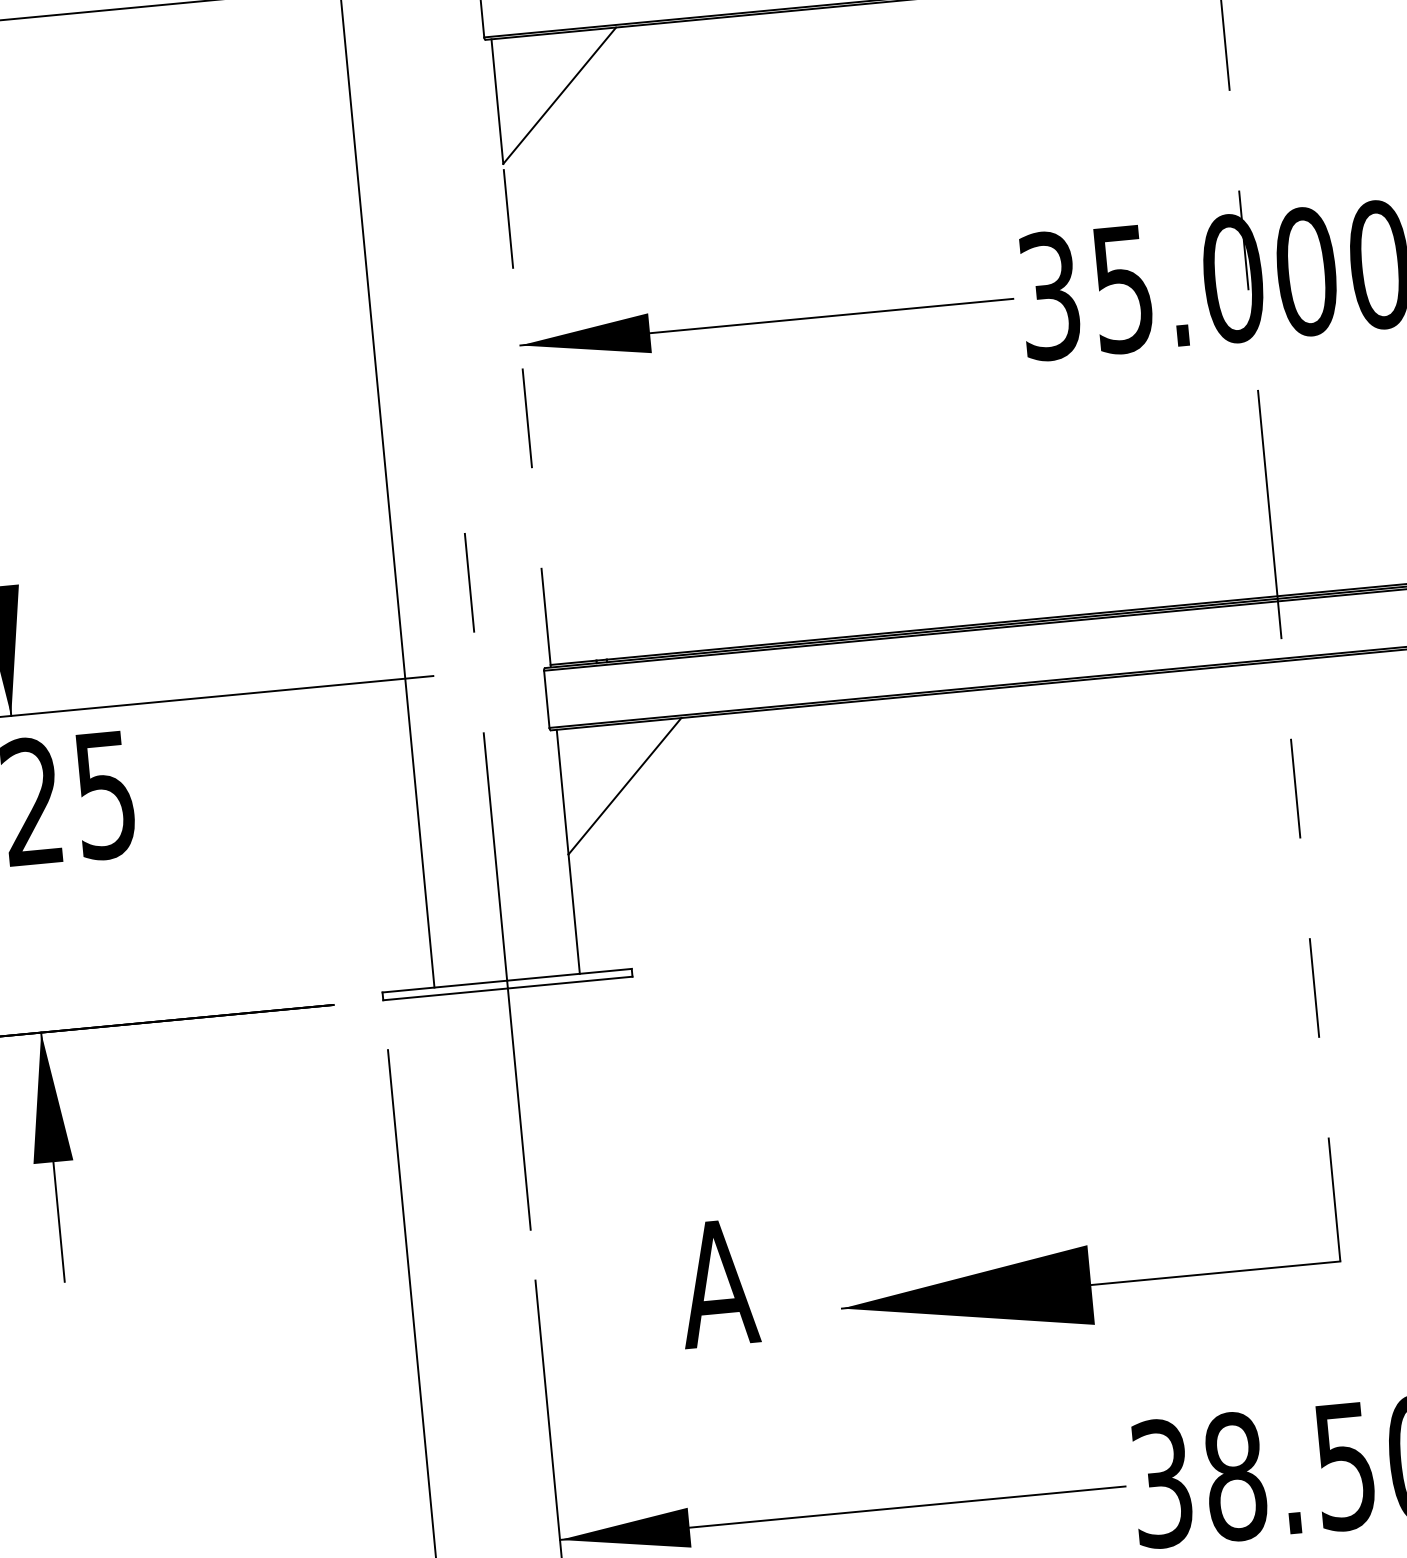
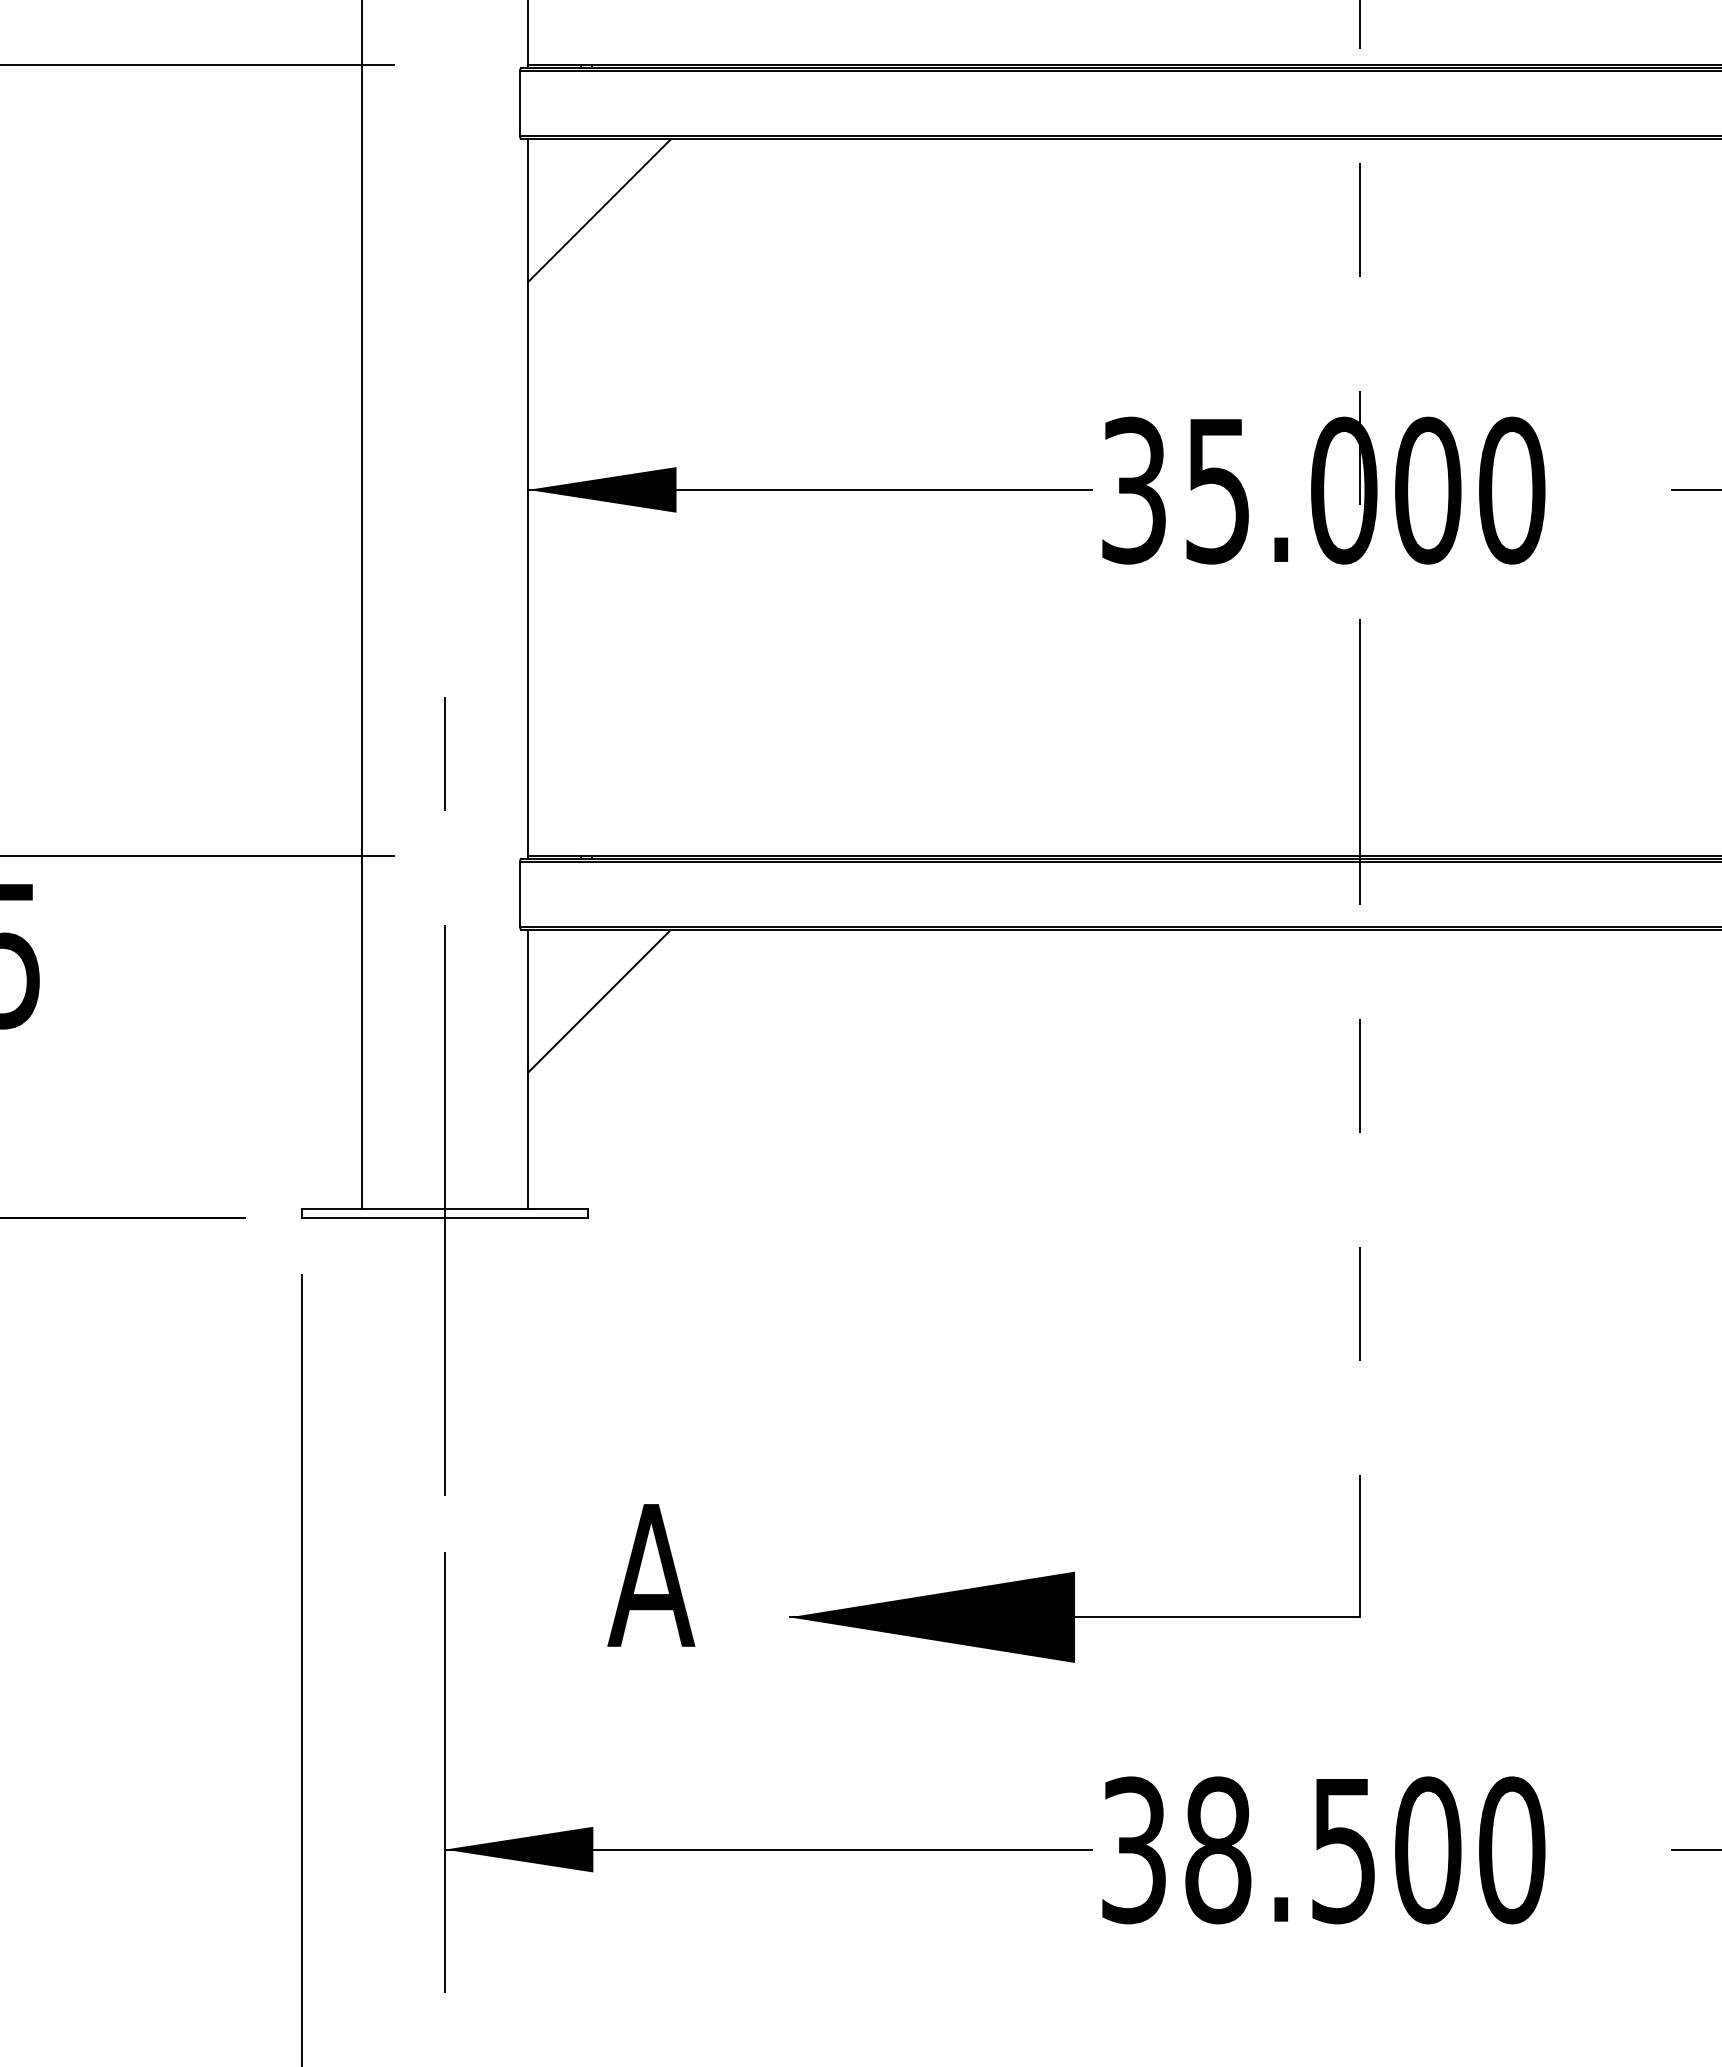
line: (527, 414) -> (528, 569), dashed -> solid

